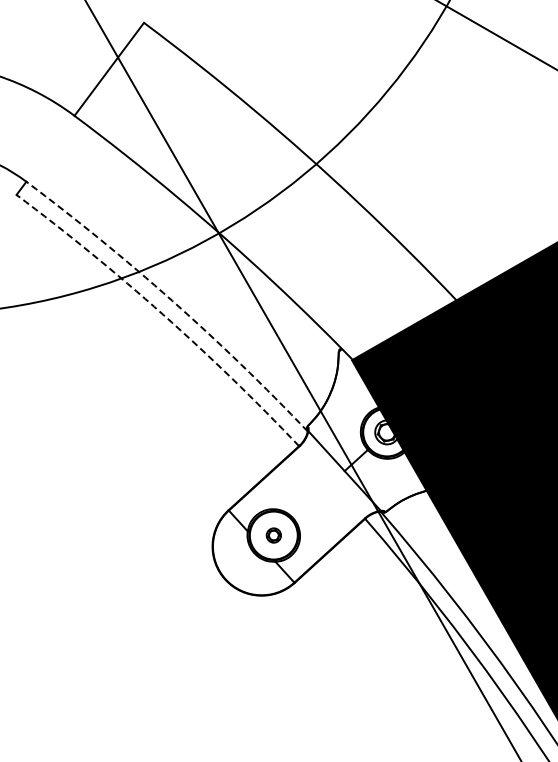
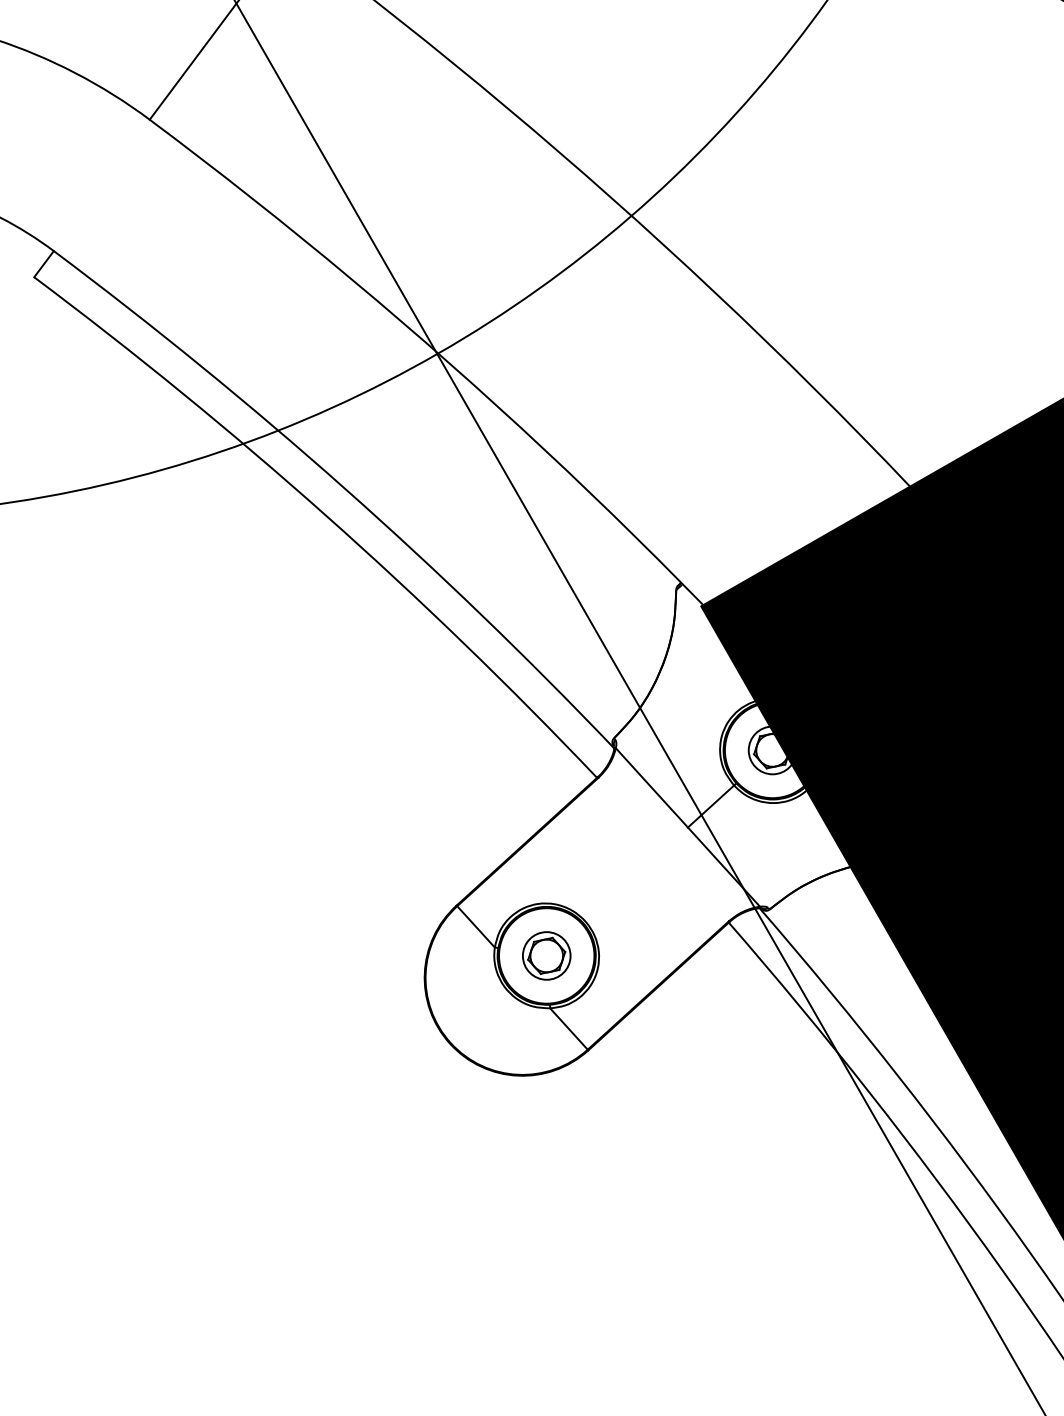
arc: (172, 300) -> (344, 487), dashed -> solid
arc: (163, 314) -> (326, 515), dashed -> solid
part: (273, 535) -> (546, 955), size x1.67

